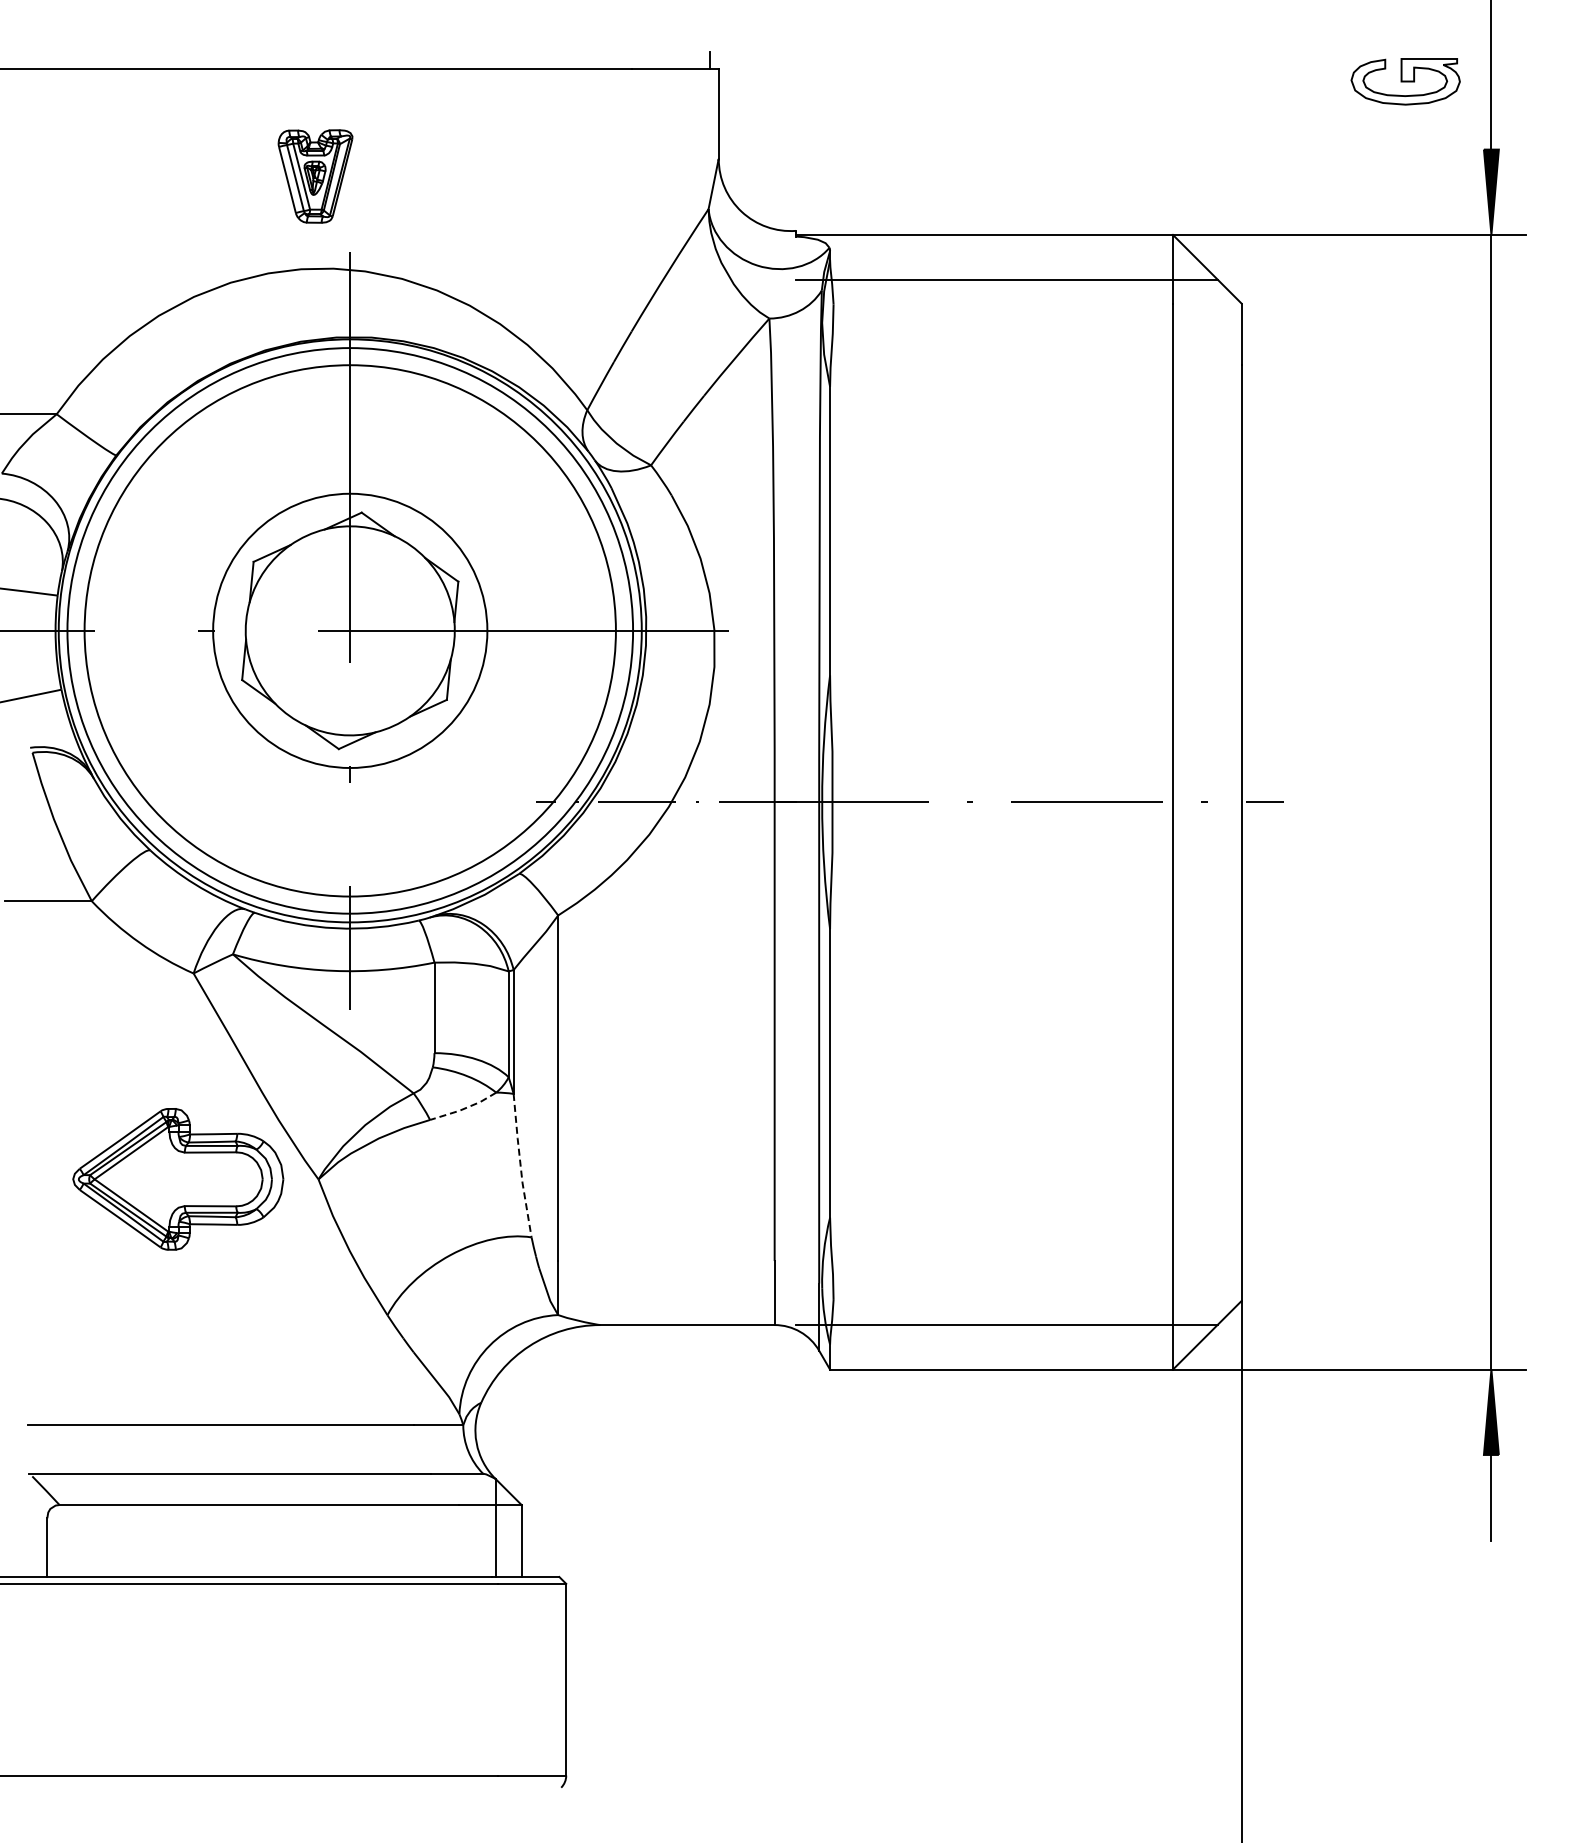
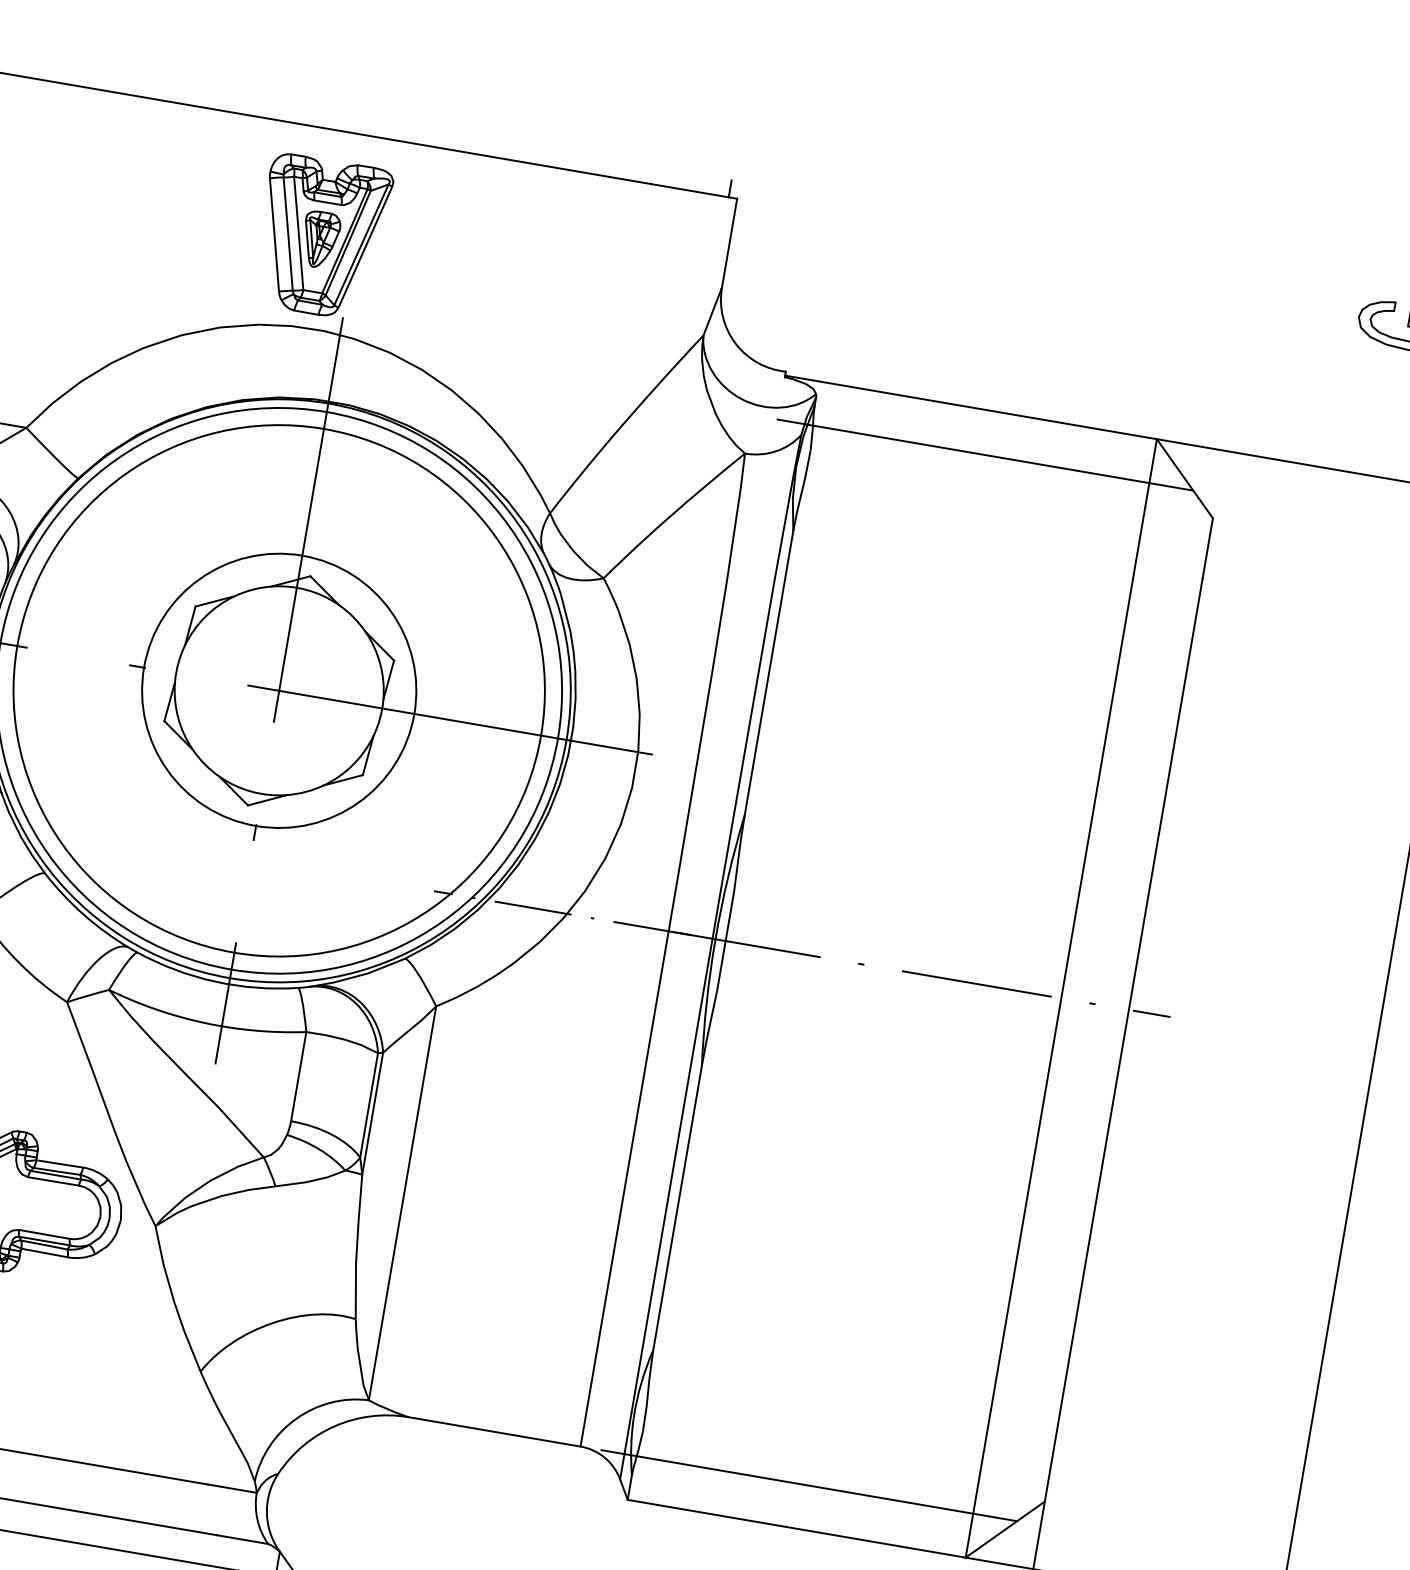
part: (315, 176) -> (321, 237), size x1.67
line: (464, 1108) -> (311, 1180), dashed -> solid
line: (520, 1166) -> (356, 1247), dashed -> solid

